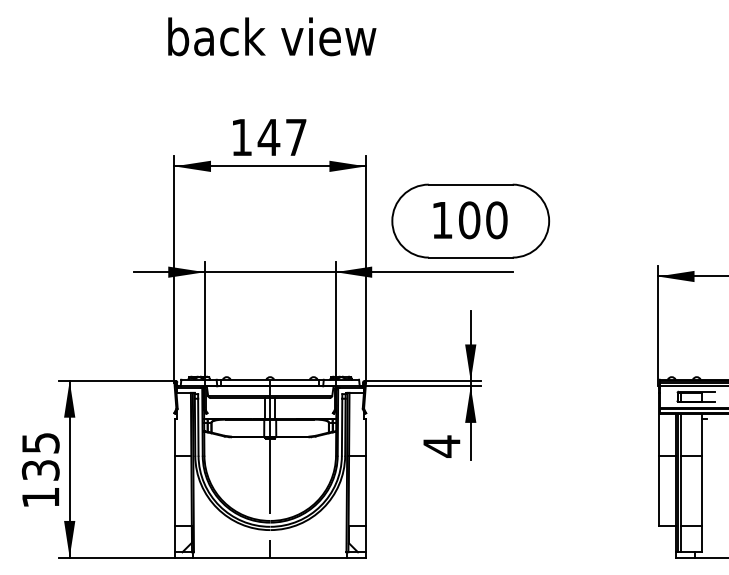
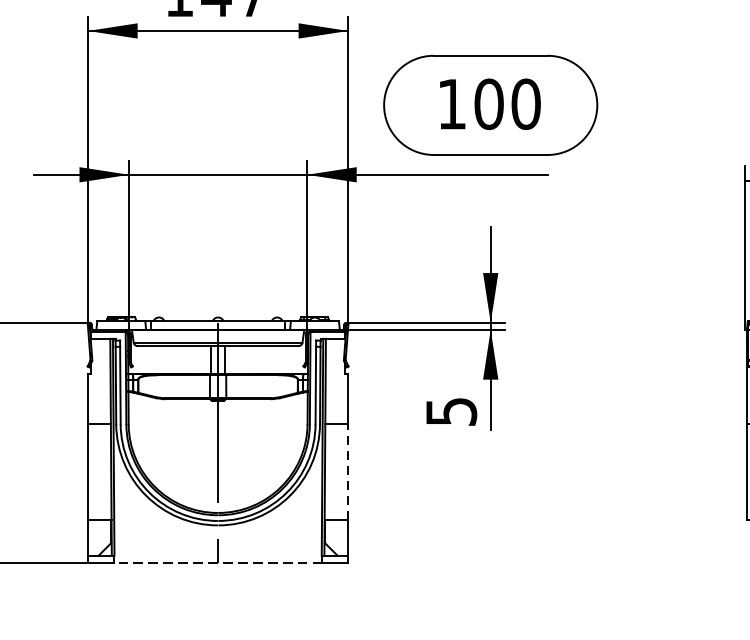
text: (441, 446) -> (450, 411), 4 -> 5
line: (365, 490) -> (347, 471), solid -> dashed
line: (270, 557) -> (218, 562), solid -> dashed

